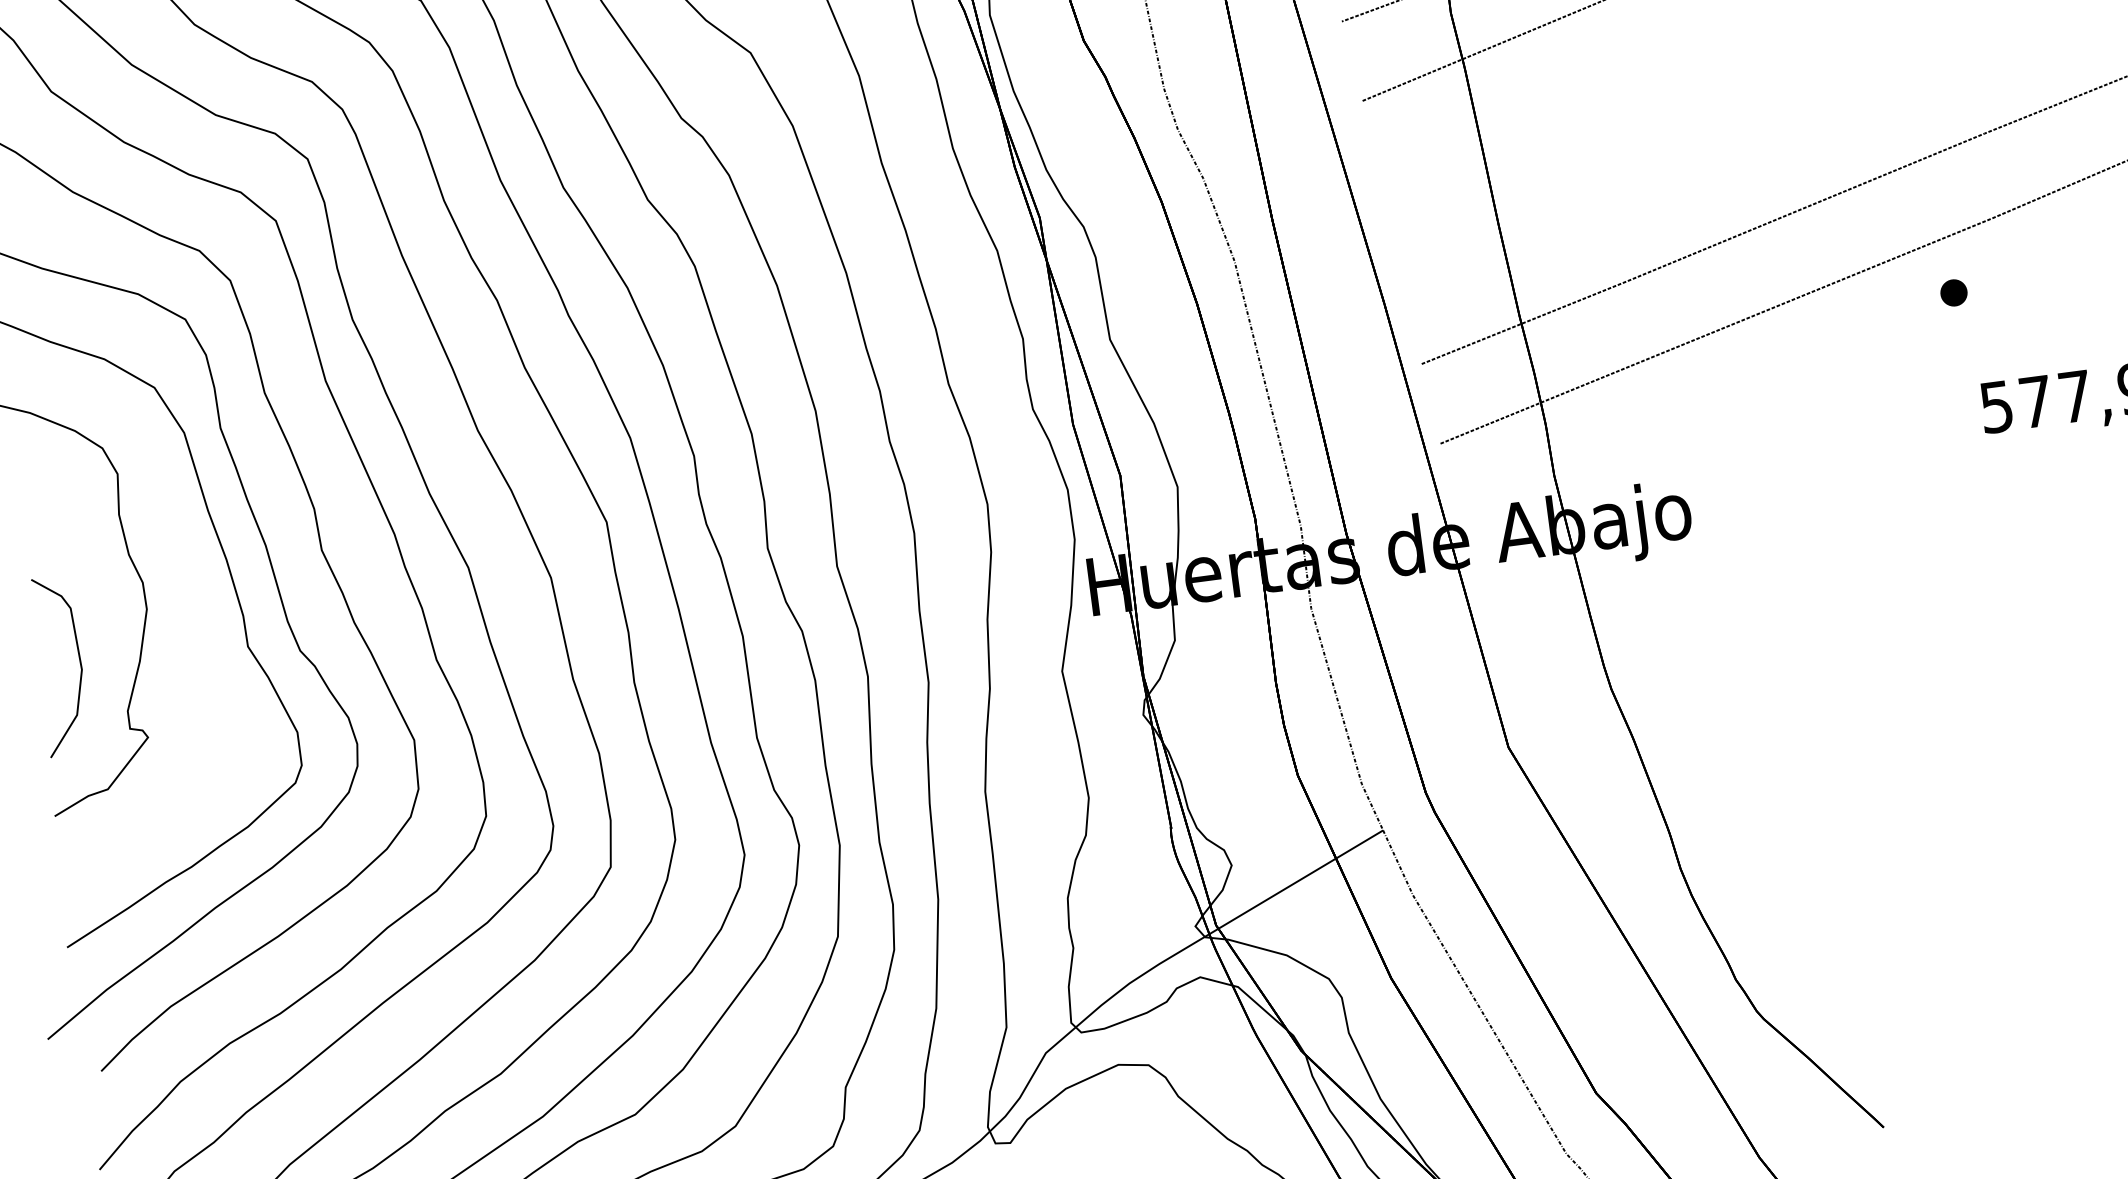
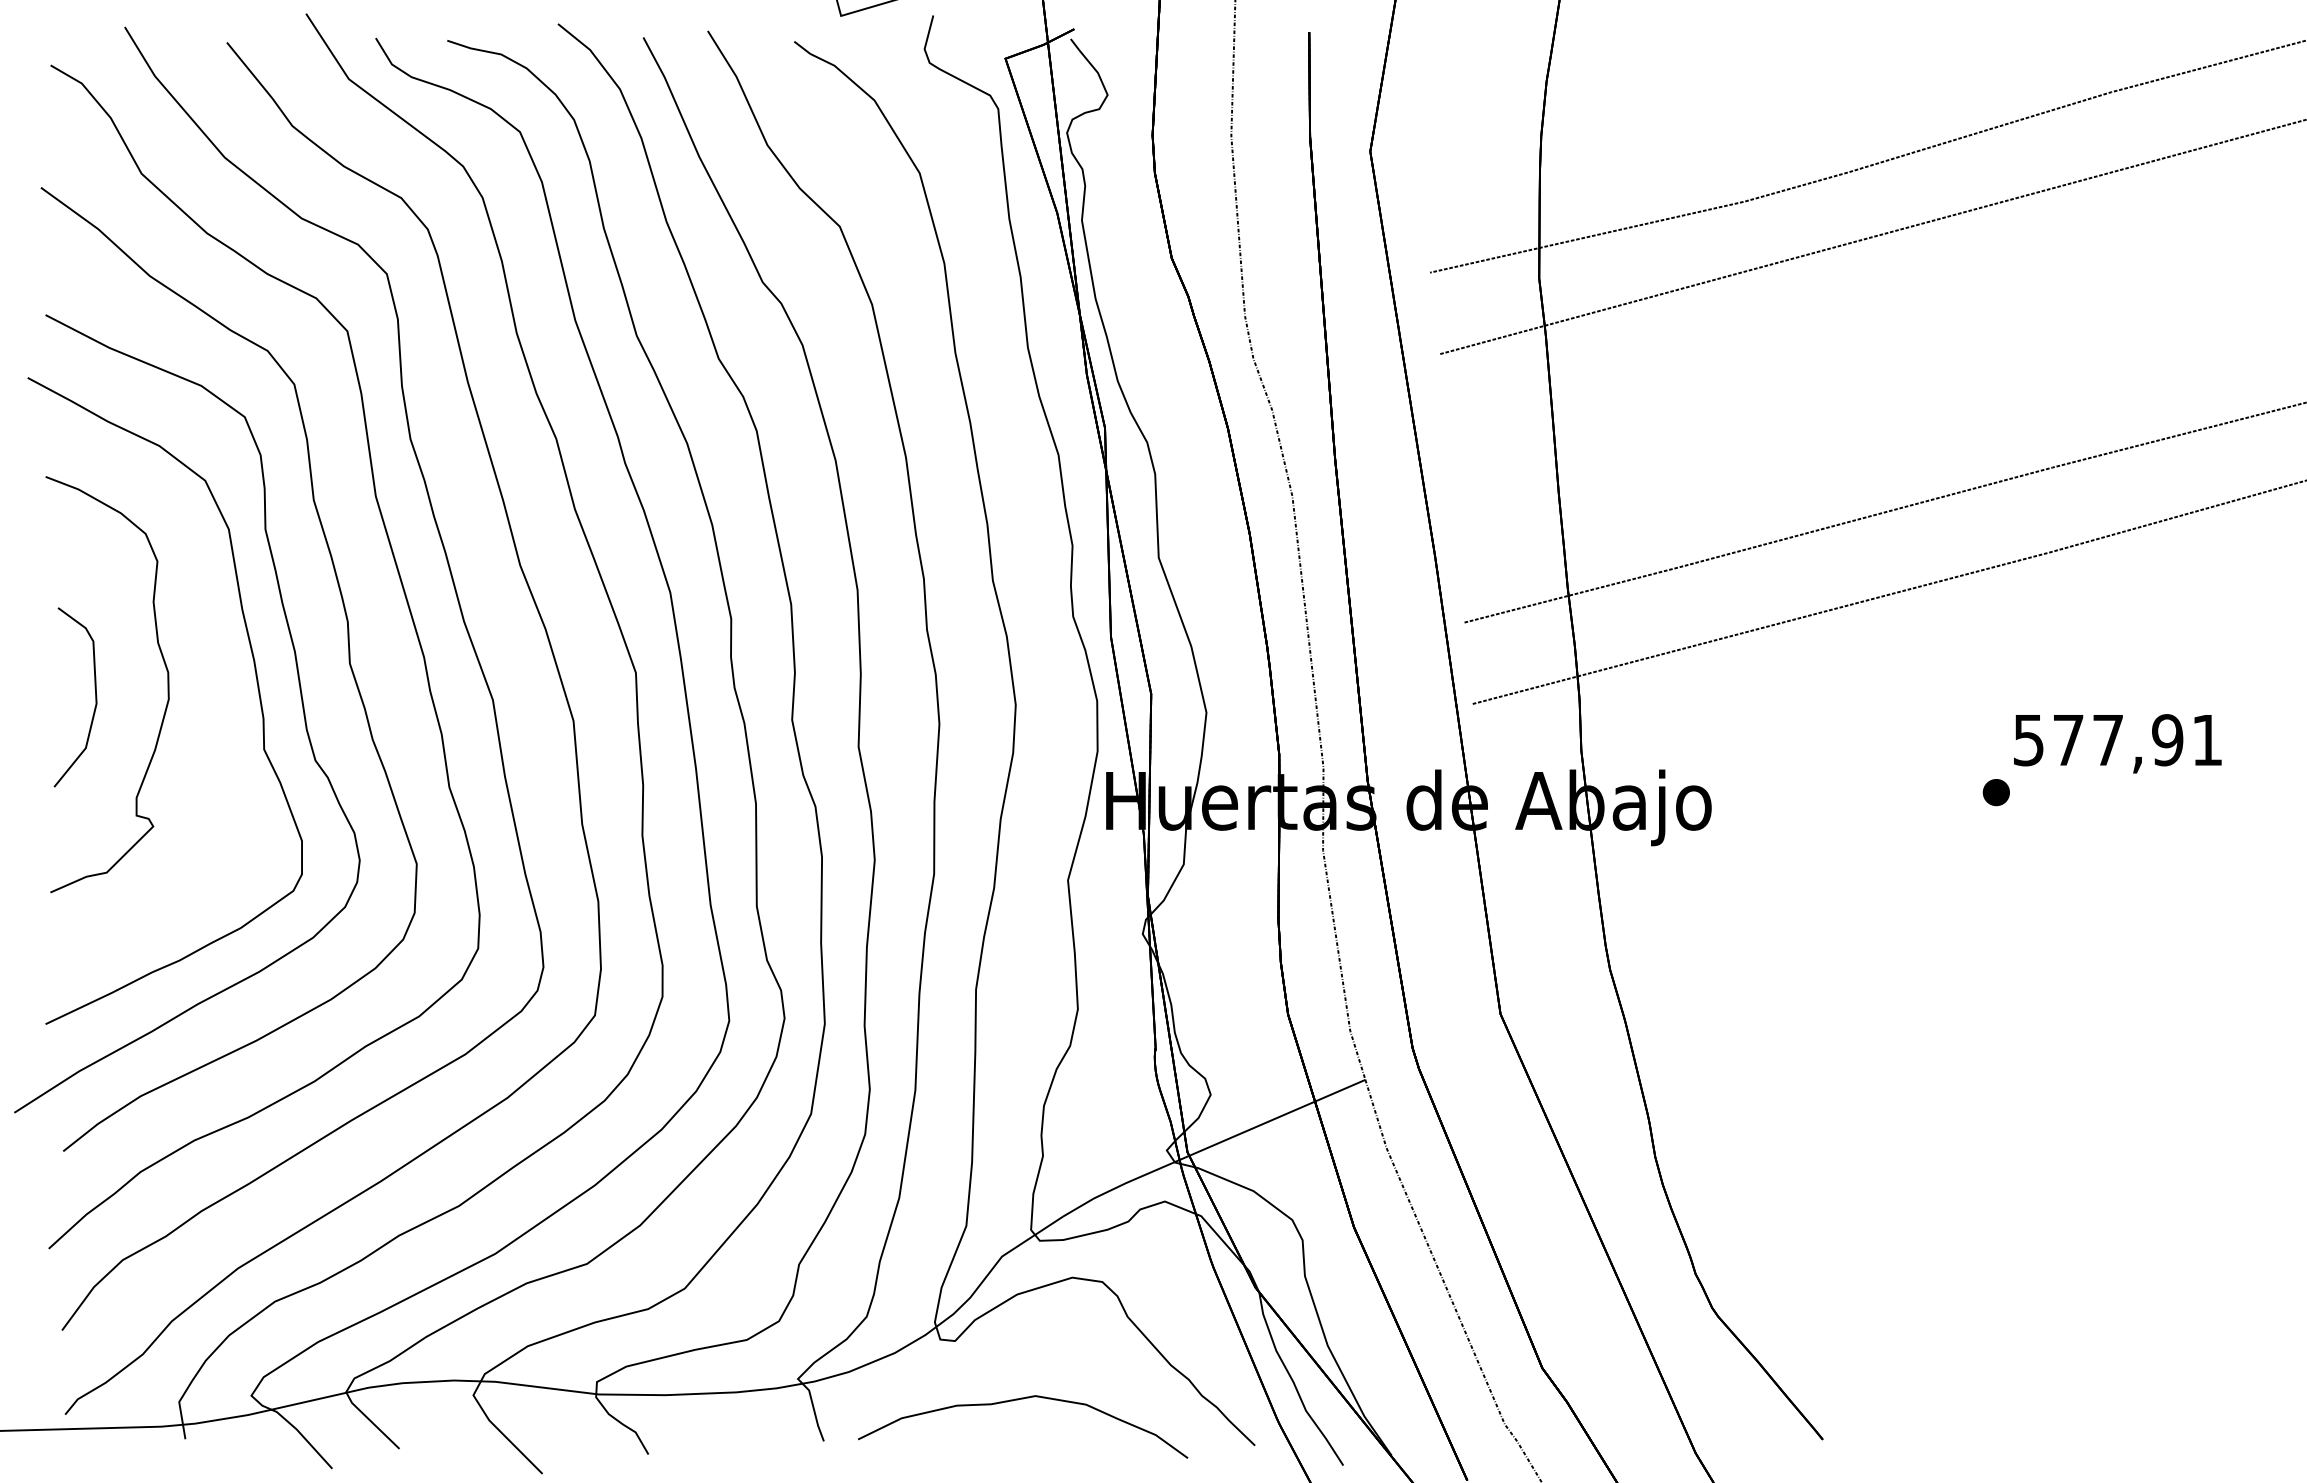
part: (1953, 292) -> (1995, 792), moved
part: (80, 663) -> (95, 697), moved

